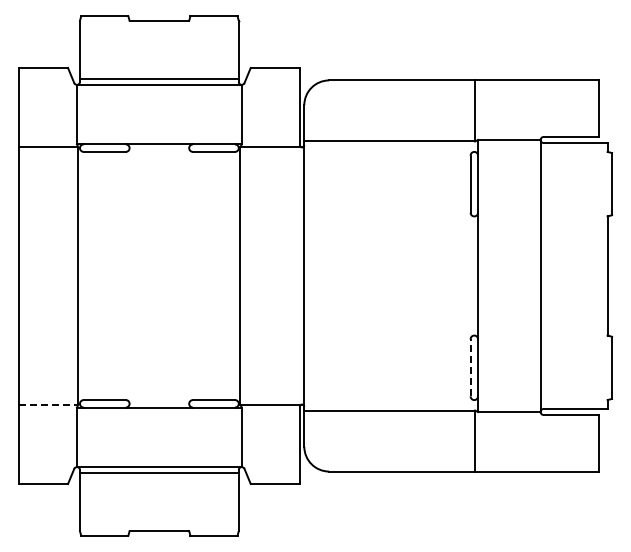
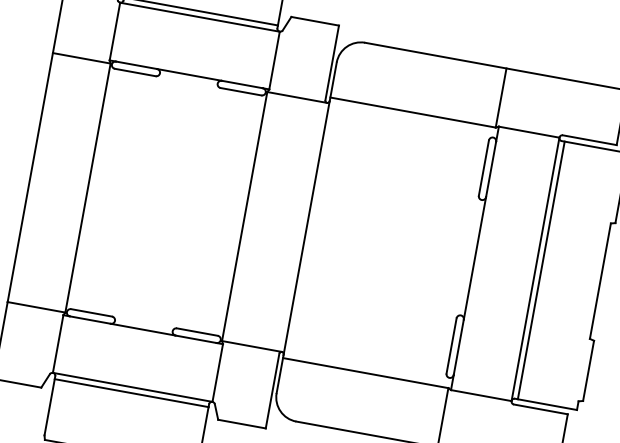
line: (546, 275) -> (541, 269), added
line: (470, 367) -> (451, 345), dashed -> solid
line: (48, 404) -> (36, 307), dashed -> solid

